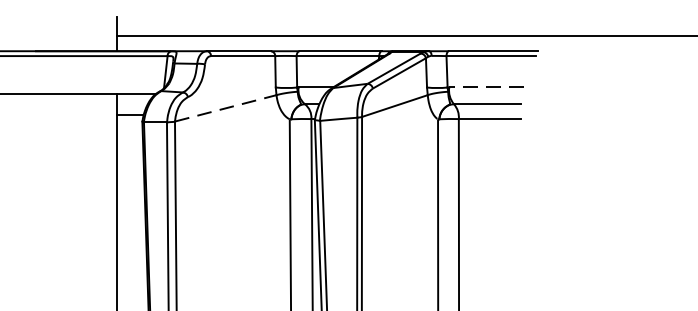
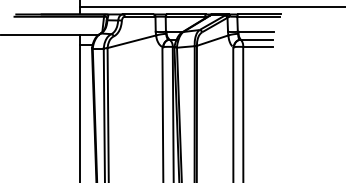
line: (486, 86) -> (256, 31), dashed -> solid
line: (227, 107) -> (132, 41), dashed -> solid

